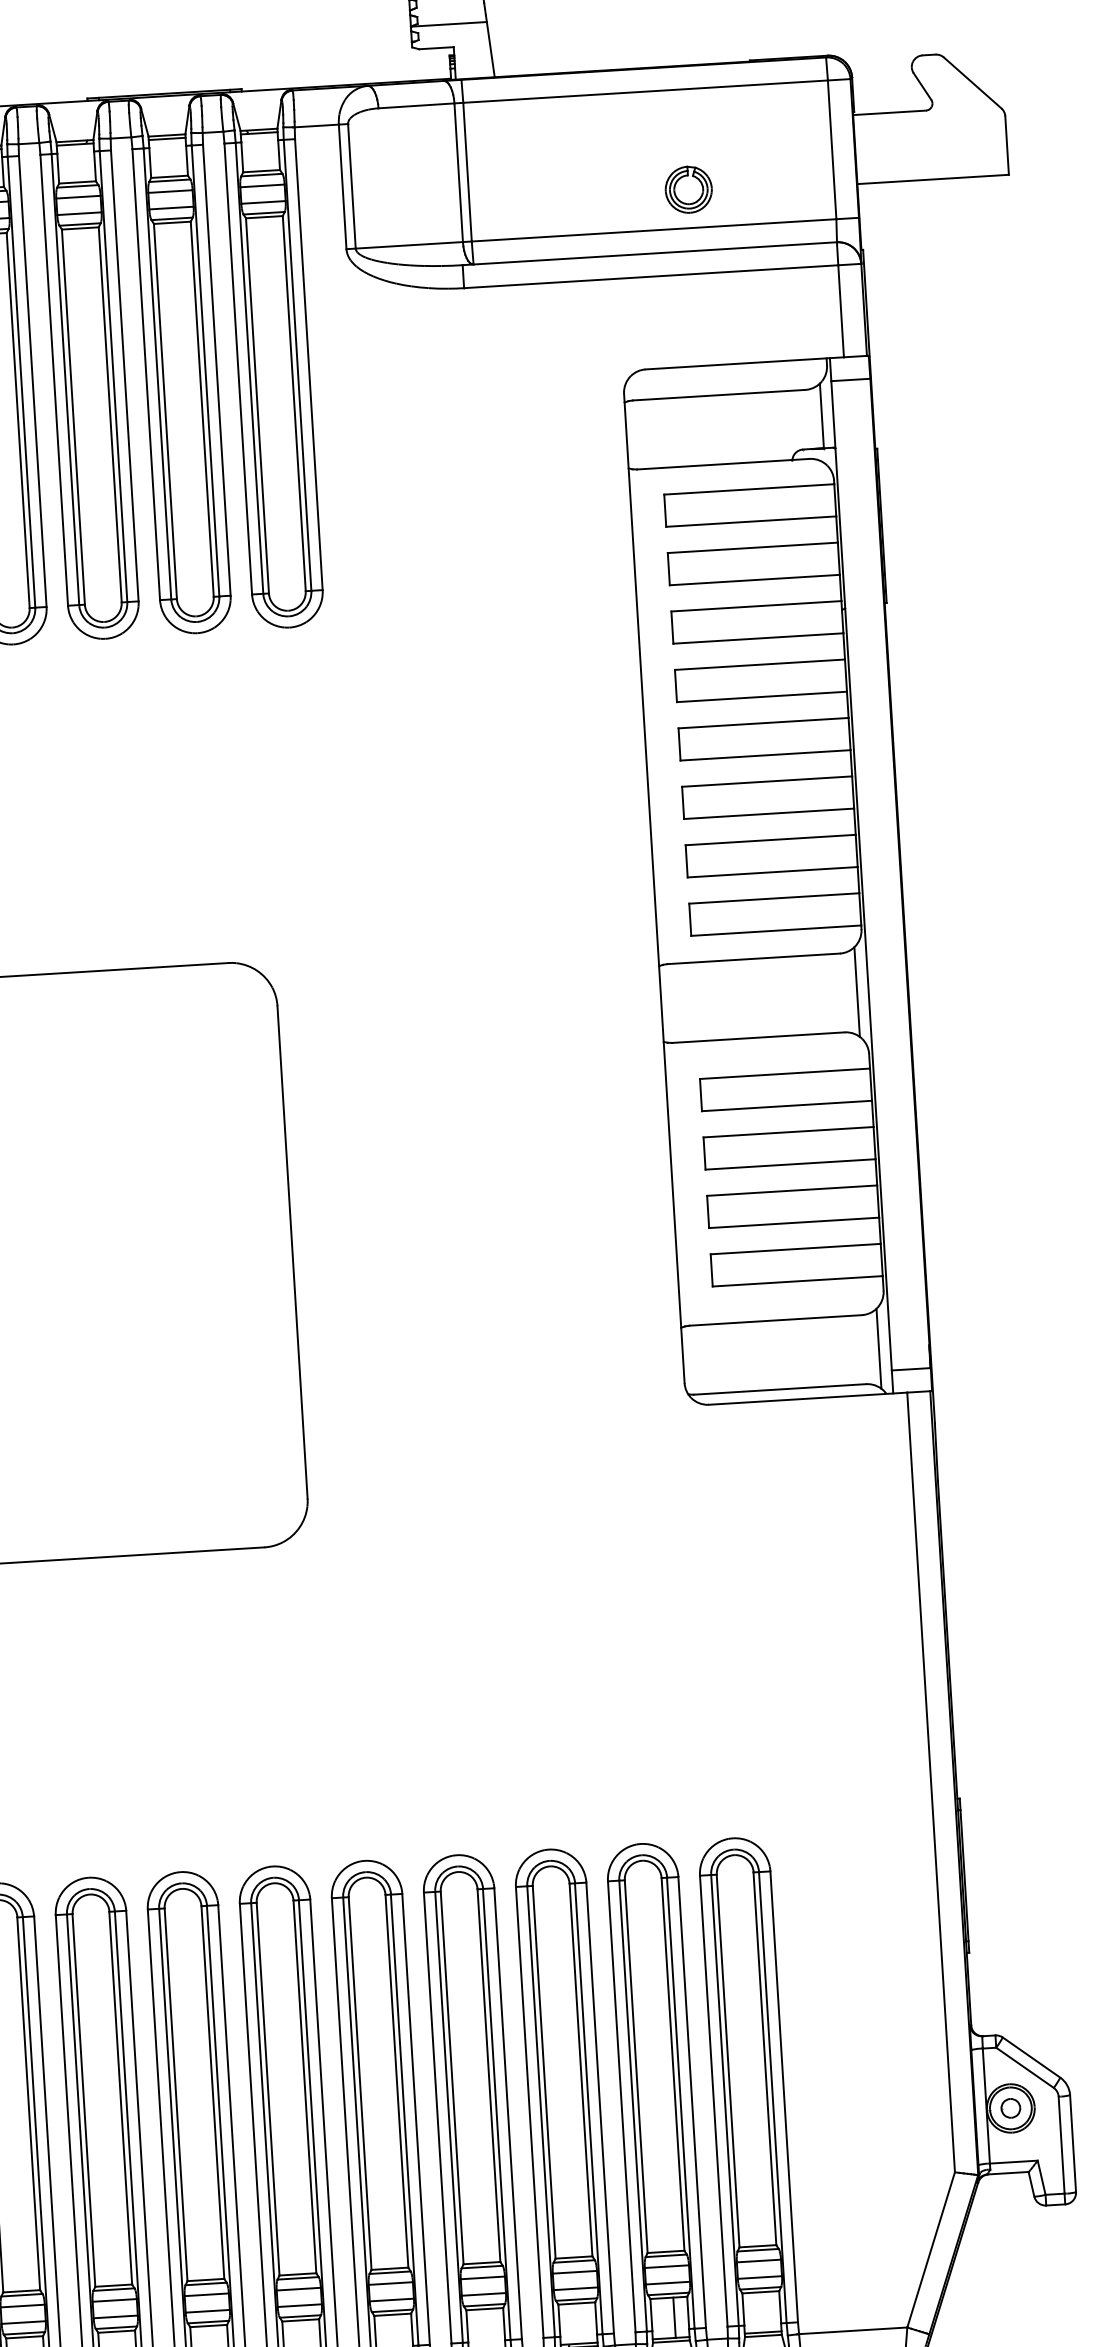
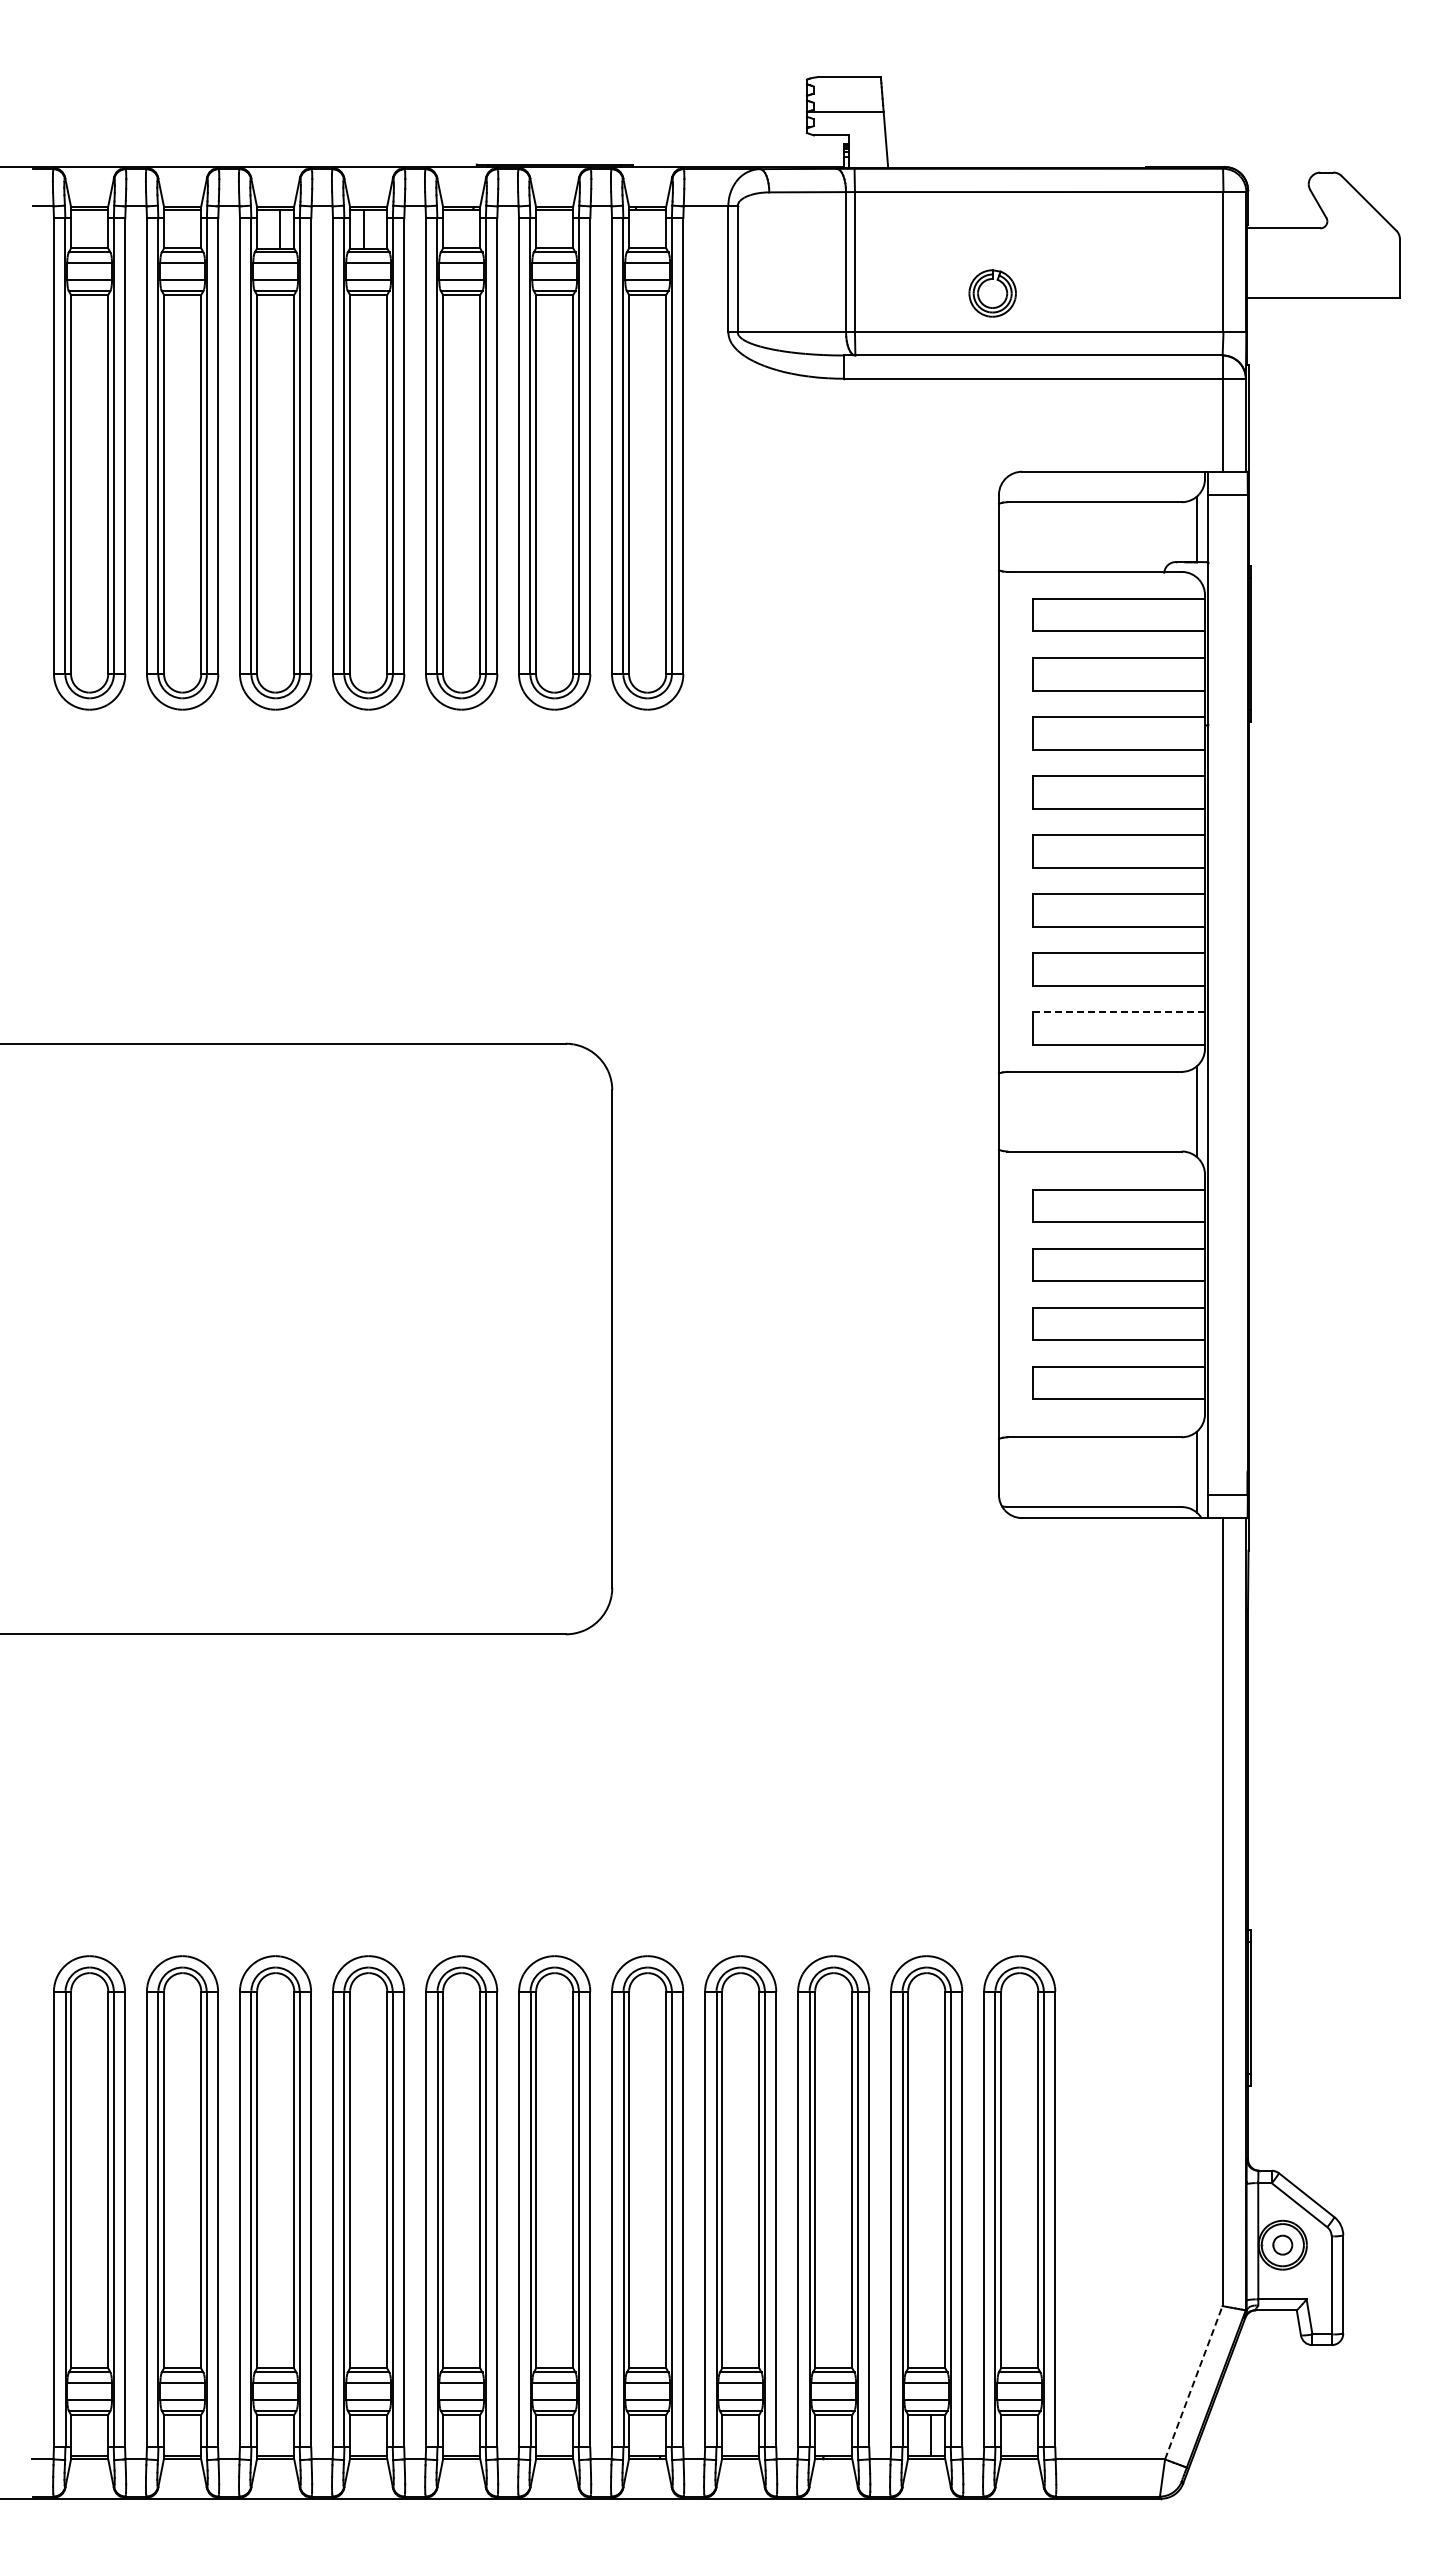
part: (688, 189) -> (992, 293), moved
line: (774, 898) -> (1119, 1012), solid -> dashed
line: (930, 2249) -> (1193, 2382), solid -> dashed

